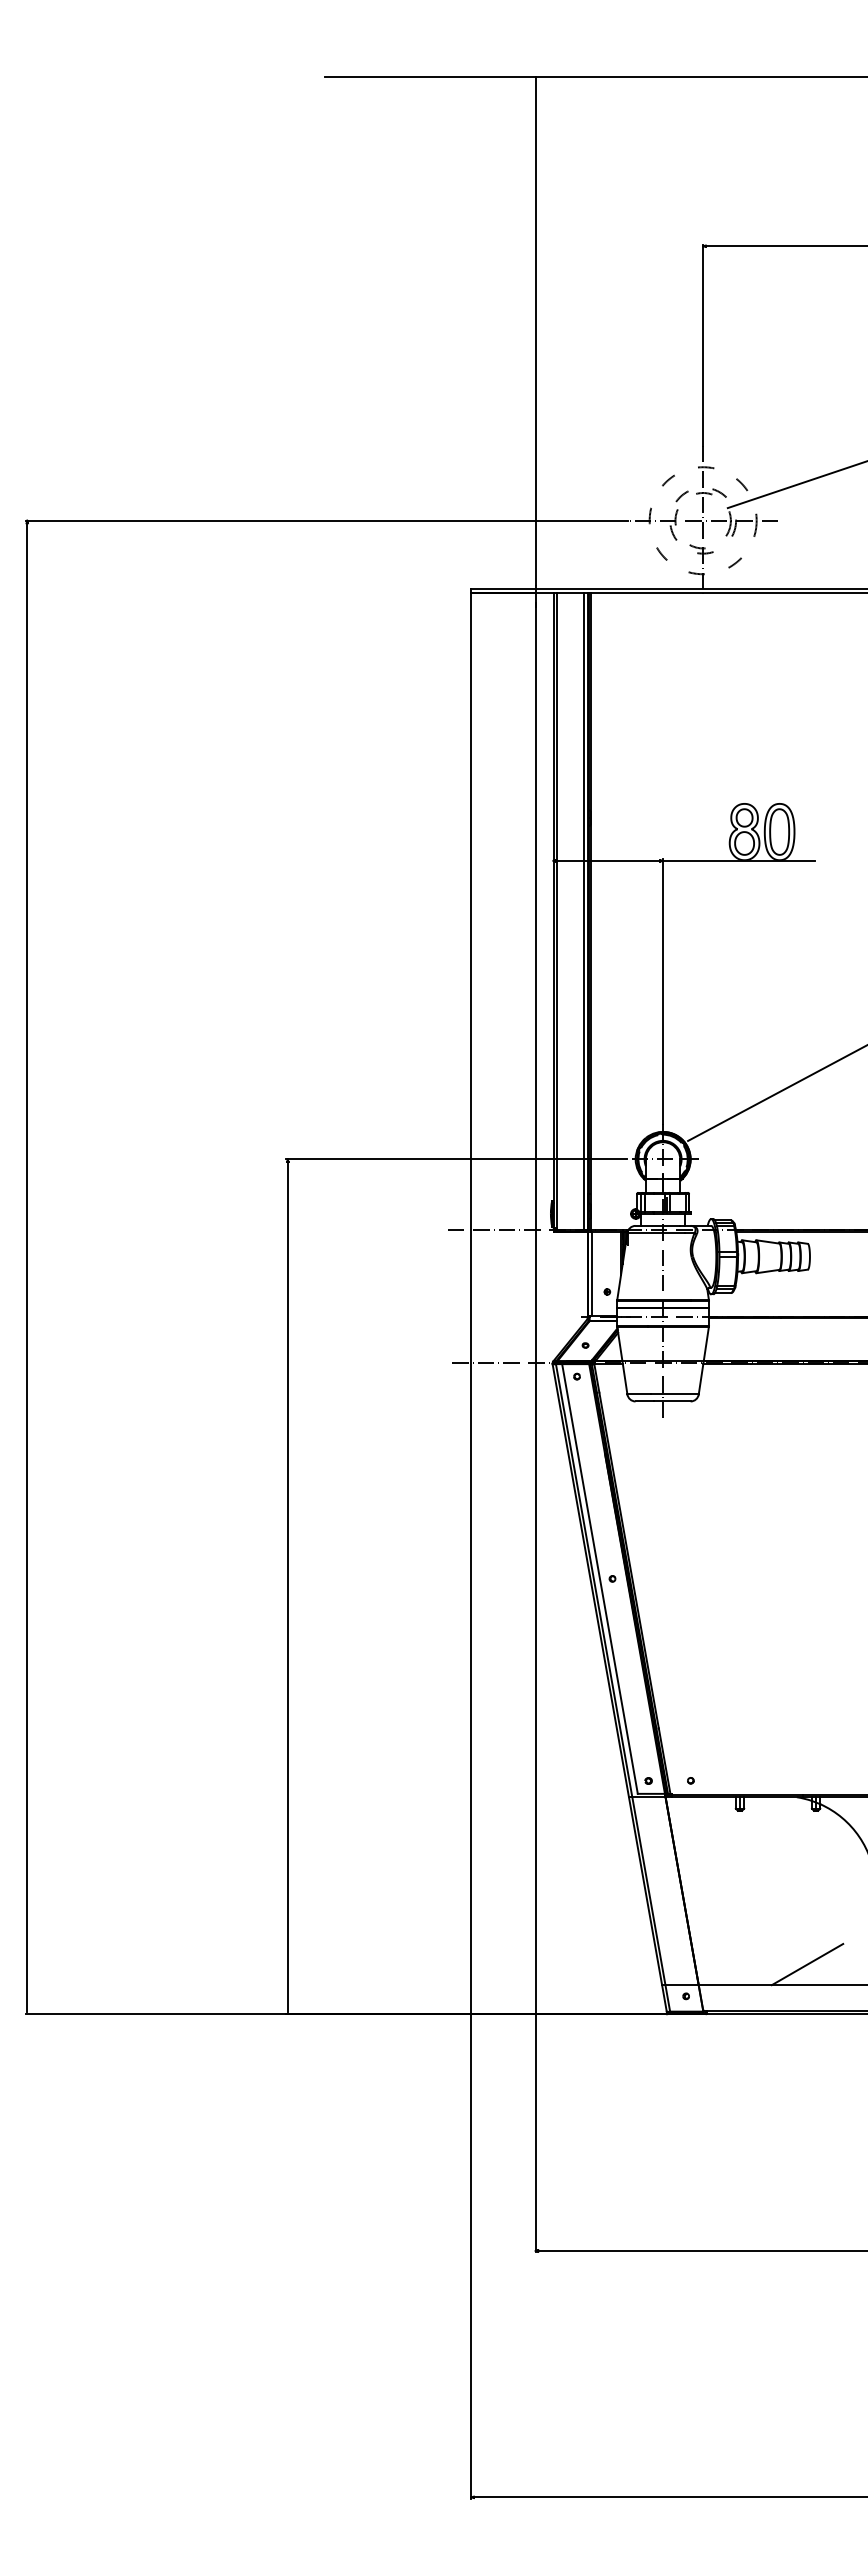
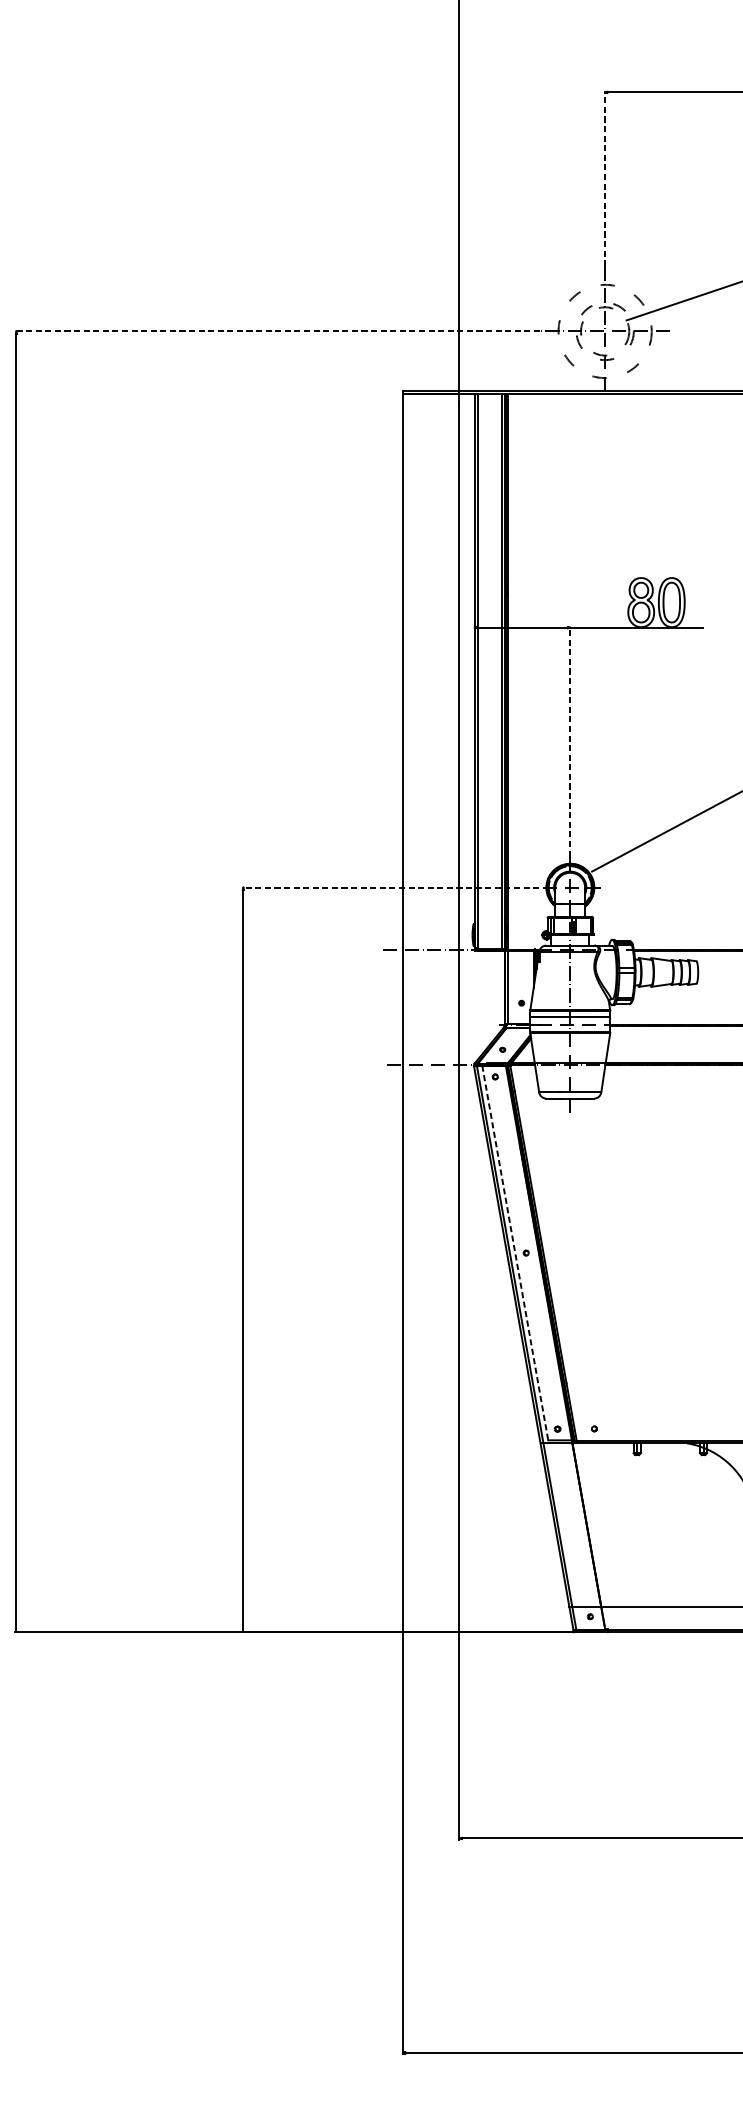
line: (703, 345) -> (605, 178), solid -> dashed
line: (326, 520) -> (277, 331), solid -> dashed
line: (663, 991) -> (570, 741), solid -> dashed
line: (456, 1159) -> (390, 887), solid -> dashed
line: (600, 1579) -> (515, 1253), solid -> dashed
line: (807, 1964) -> (696, 1588), removed

